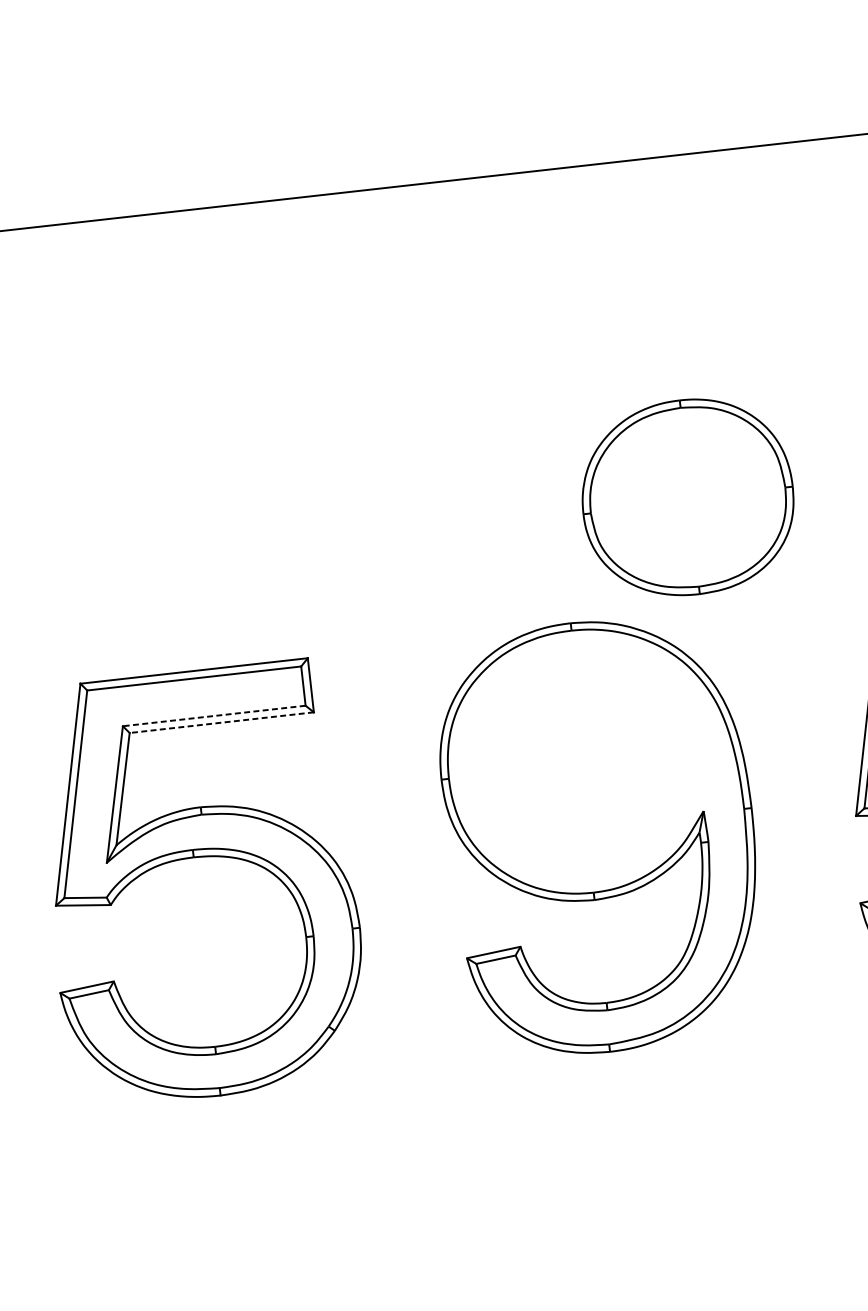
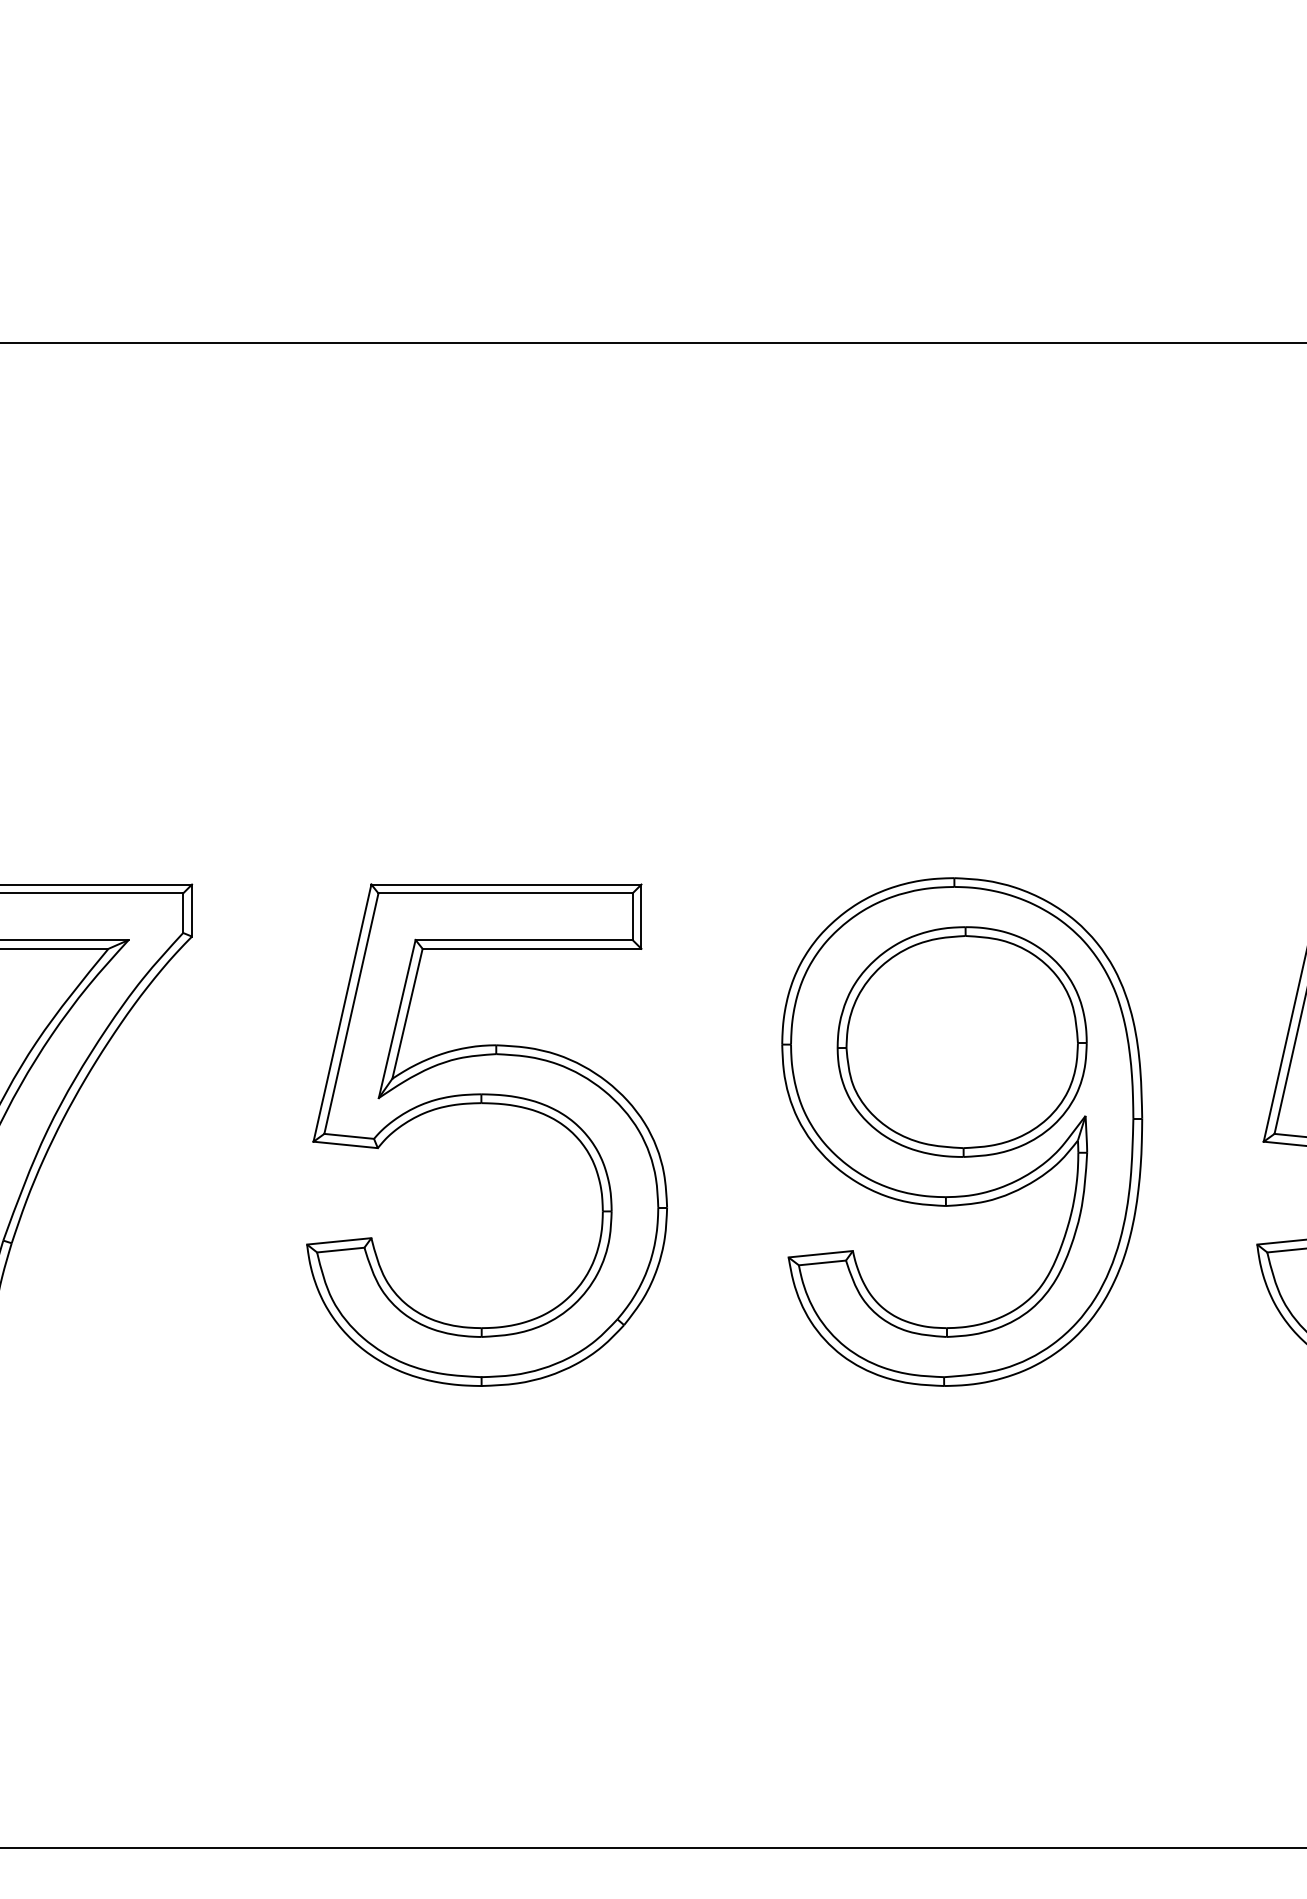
part: (687, 497) -> (961, 1041), moved
line: (213, 716) -> (523, 940), dashed -> solid
line: (221, 722) -> (531, 948), dashed -> solid

